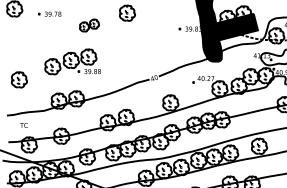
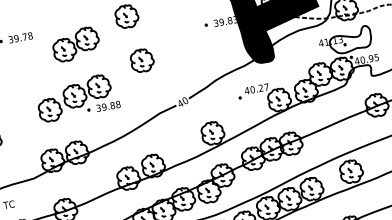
part: (89, 25) -> (75, 44), size x1.67
part: (131, 44) -> (141, 60), added
part: (72, 61) -> (76, 97), moved

